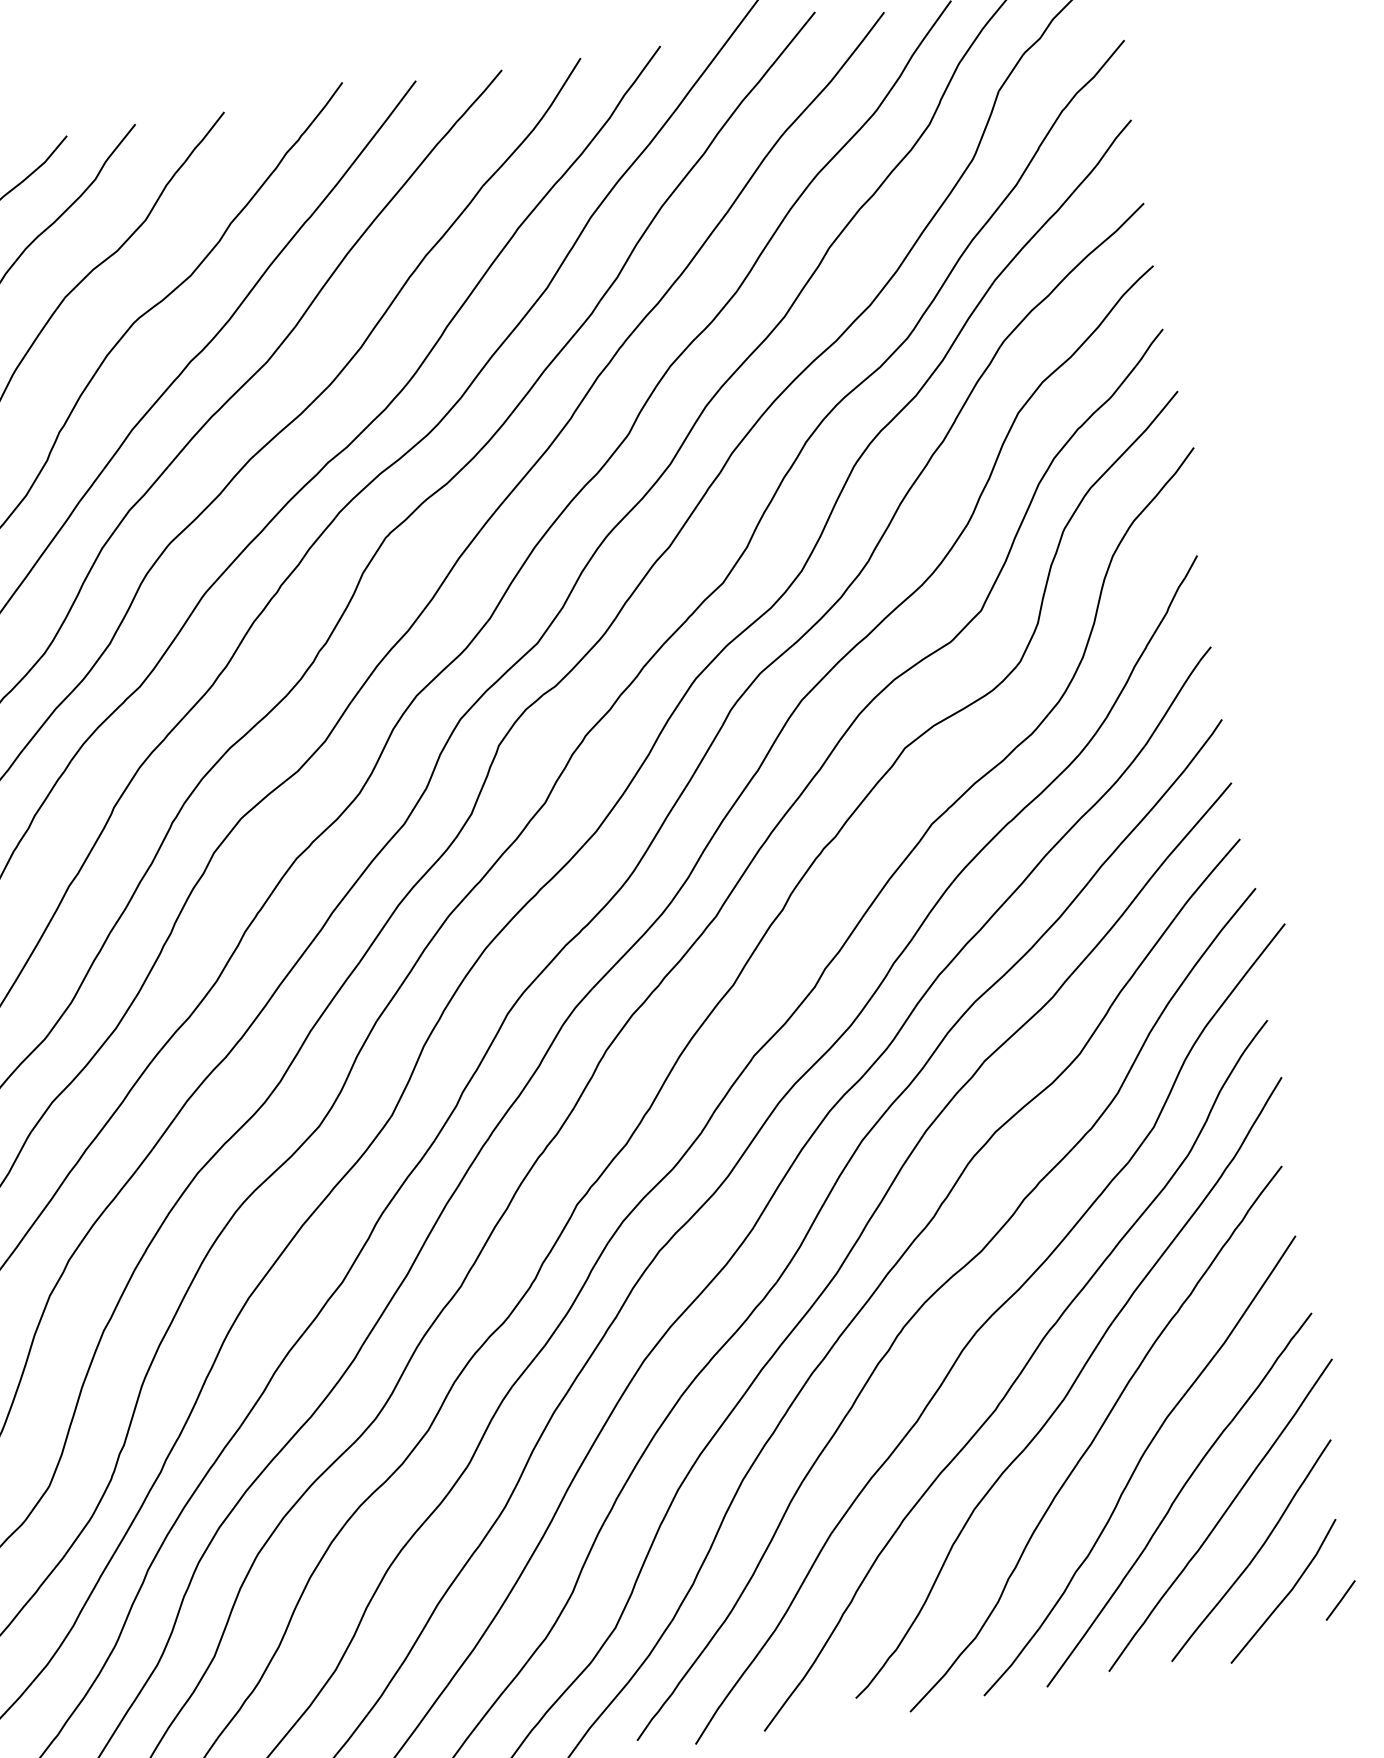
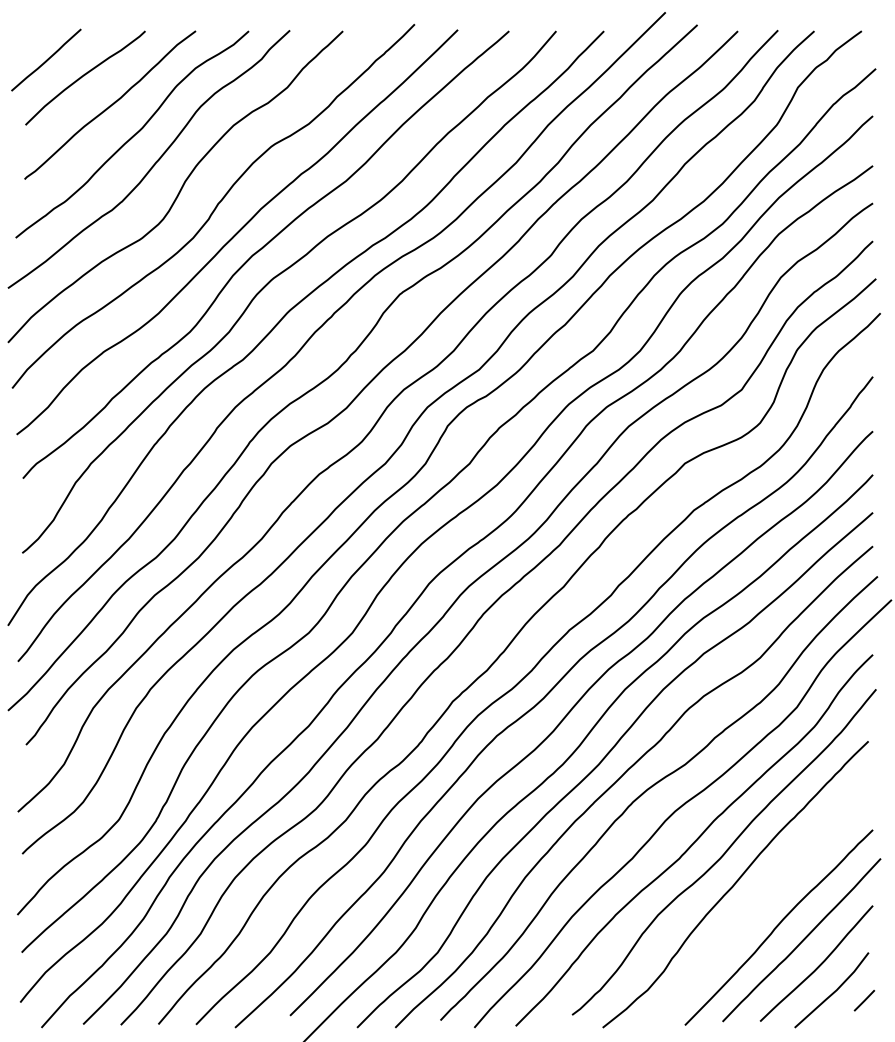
curve: (1139, 1464) -> (758, 903), removed

